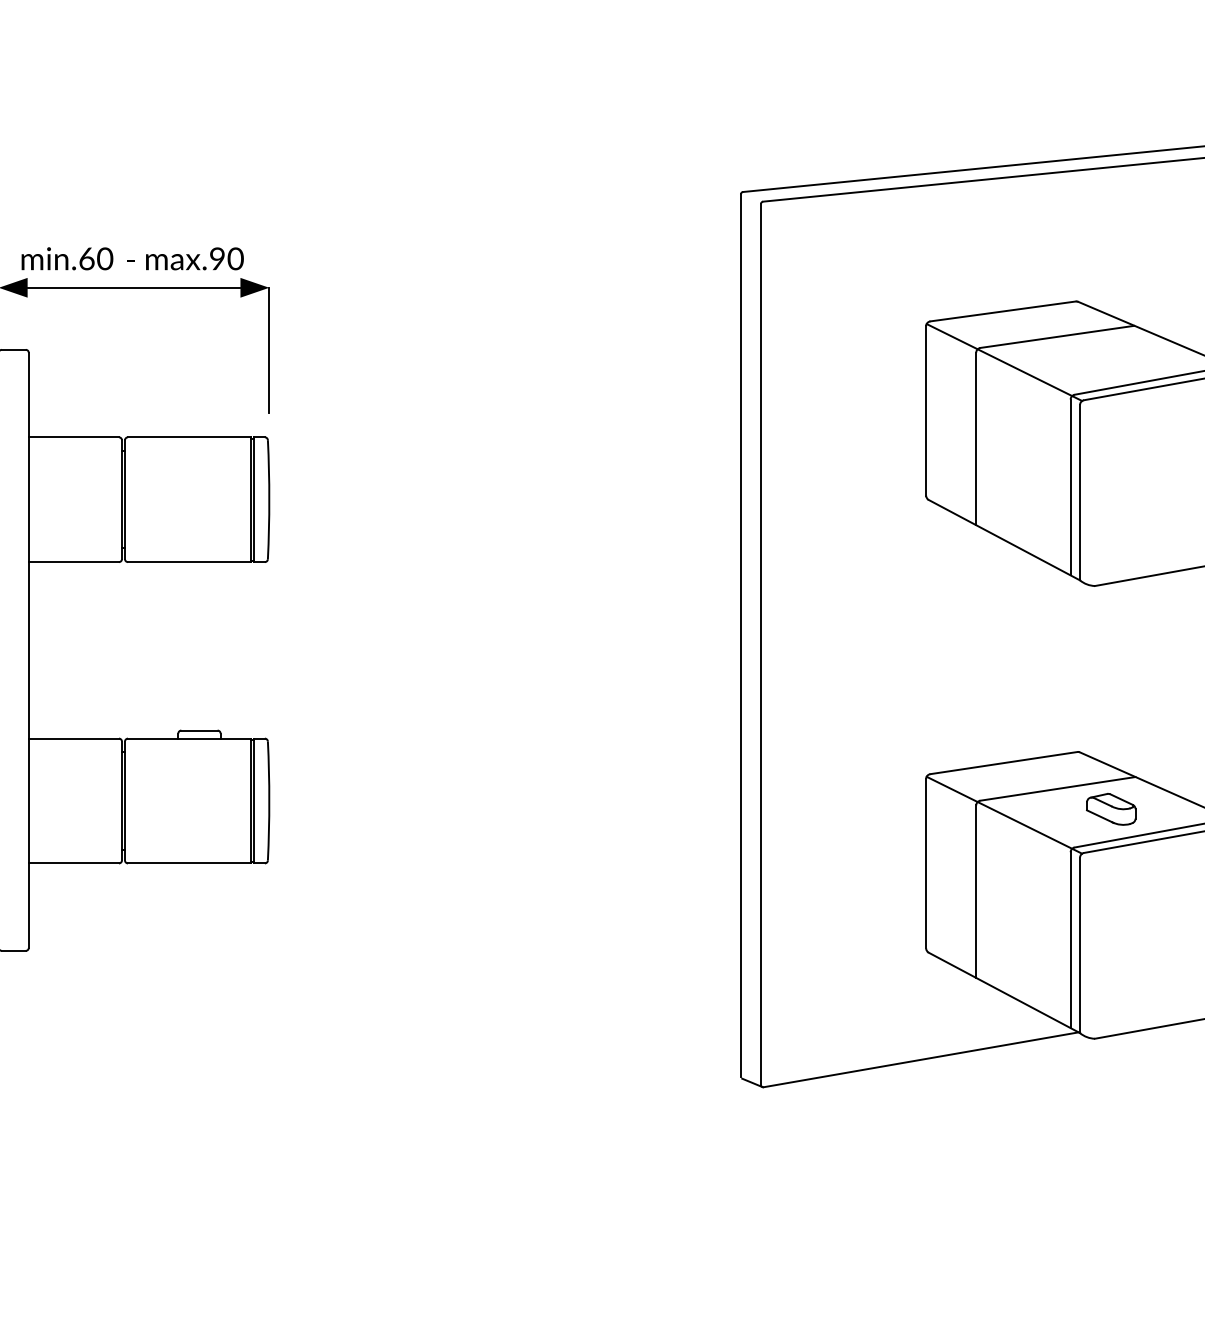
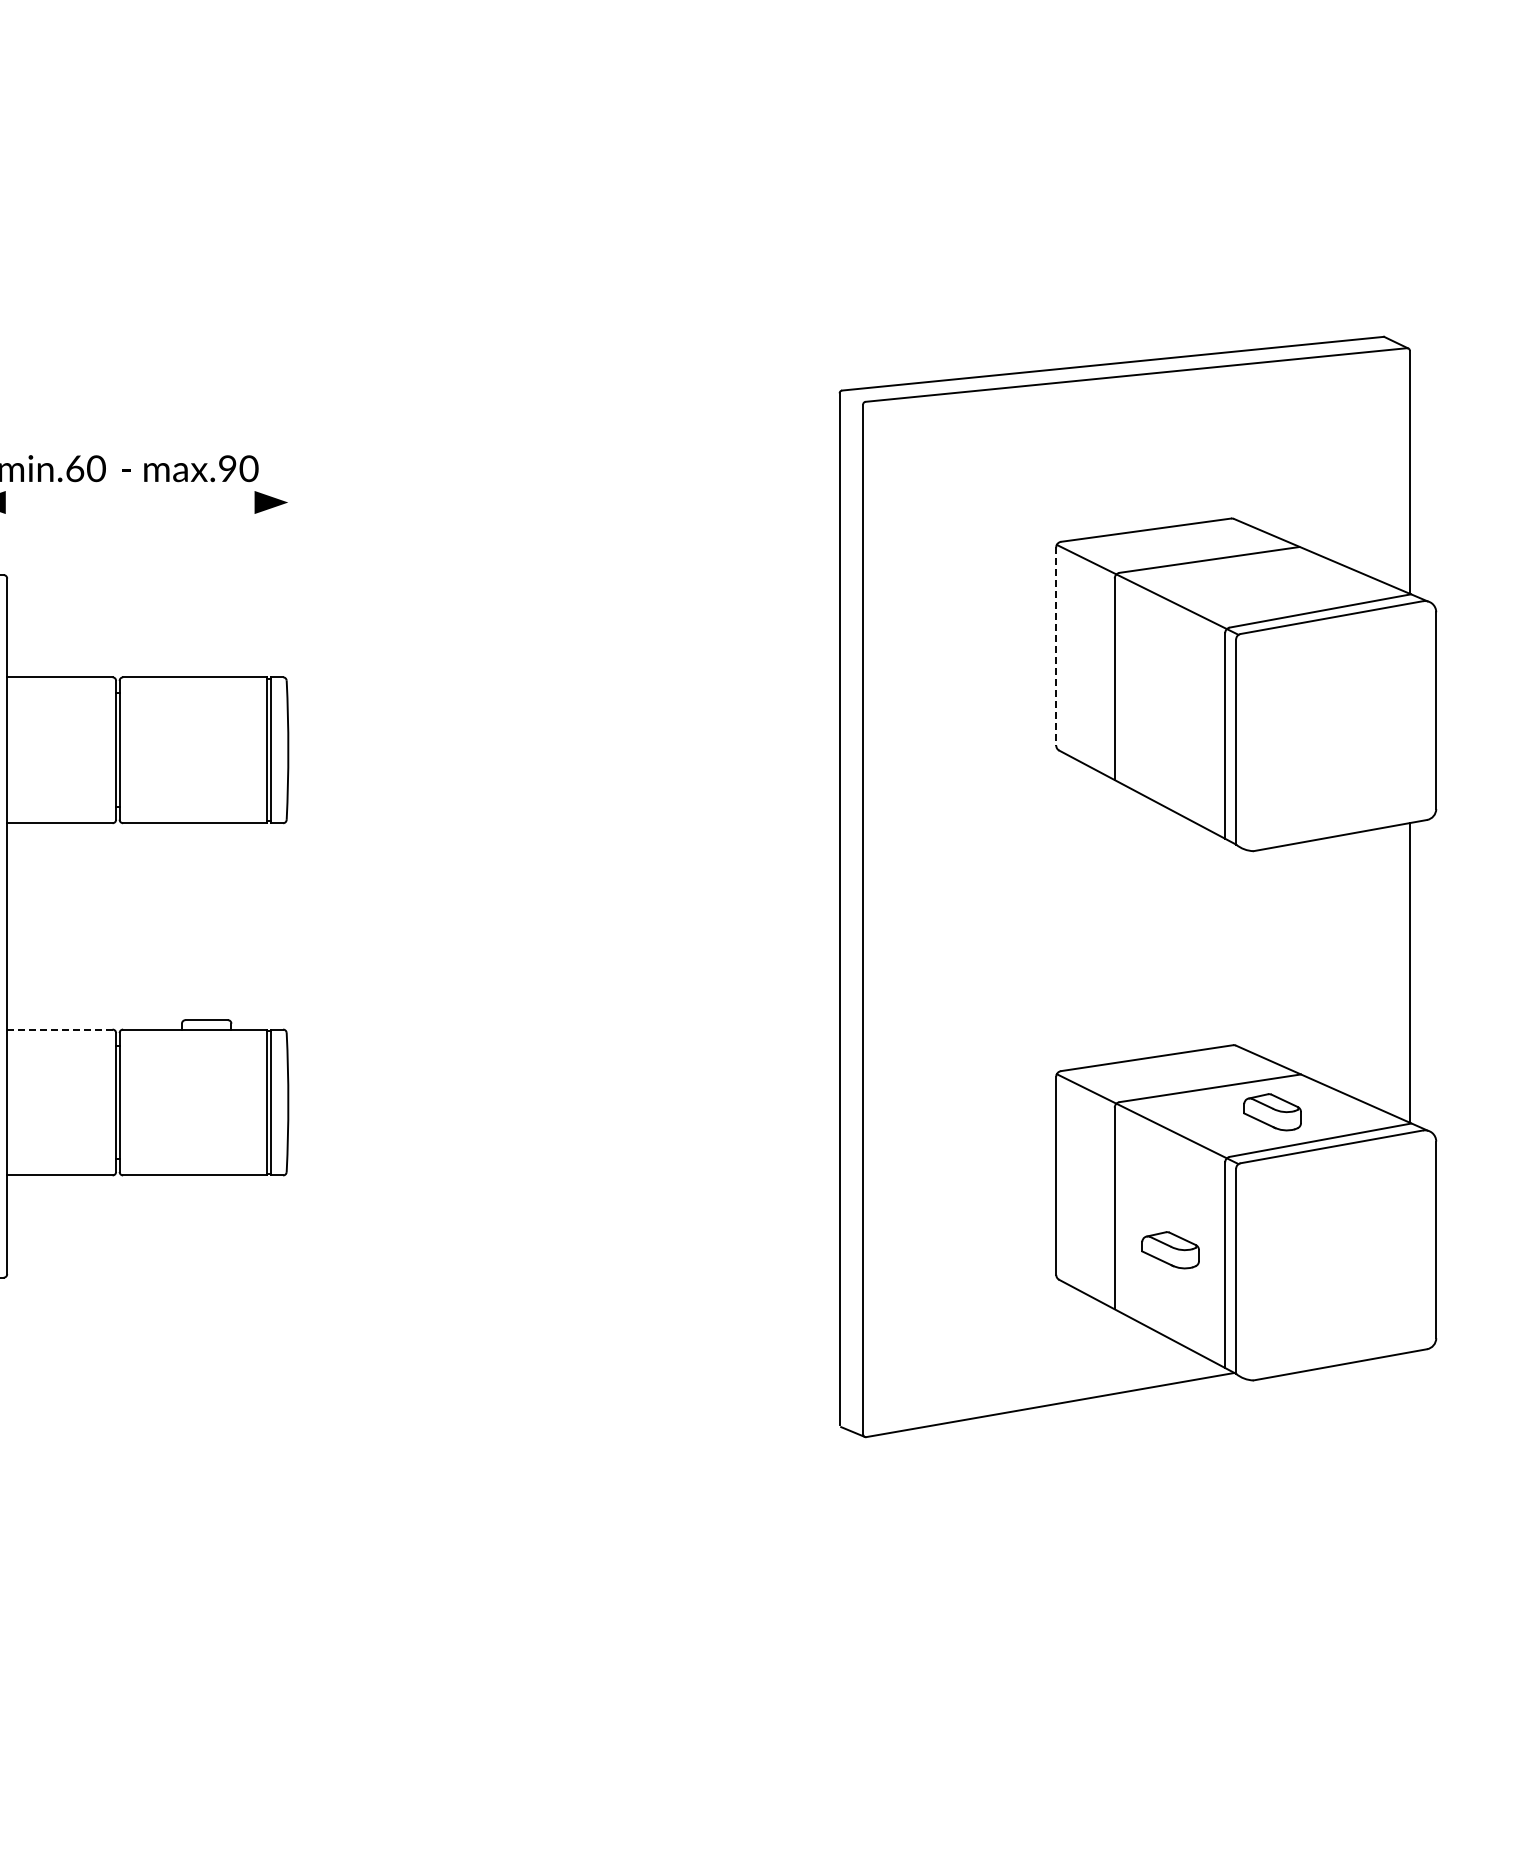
line: (133, 287) -> (129, 502), removed
line: (269, 350) -> (288, 575), removed
line: (926, 411) -> (1056, 647), solid -> dashed
line: (73, 738) -> (59, 1029), solid -> dashed
part: (1023, 927) -> (1170, 1250), added

